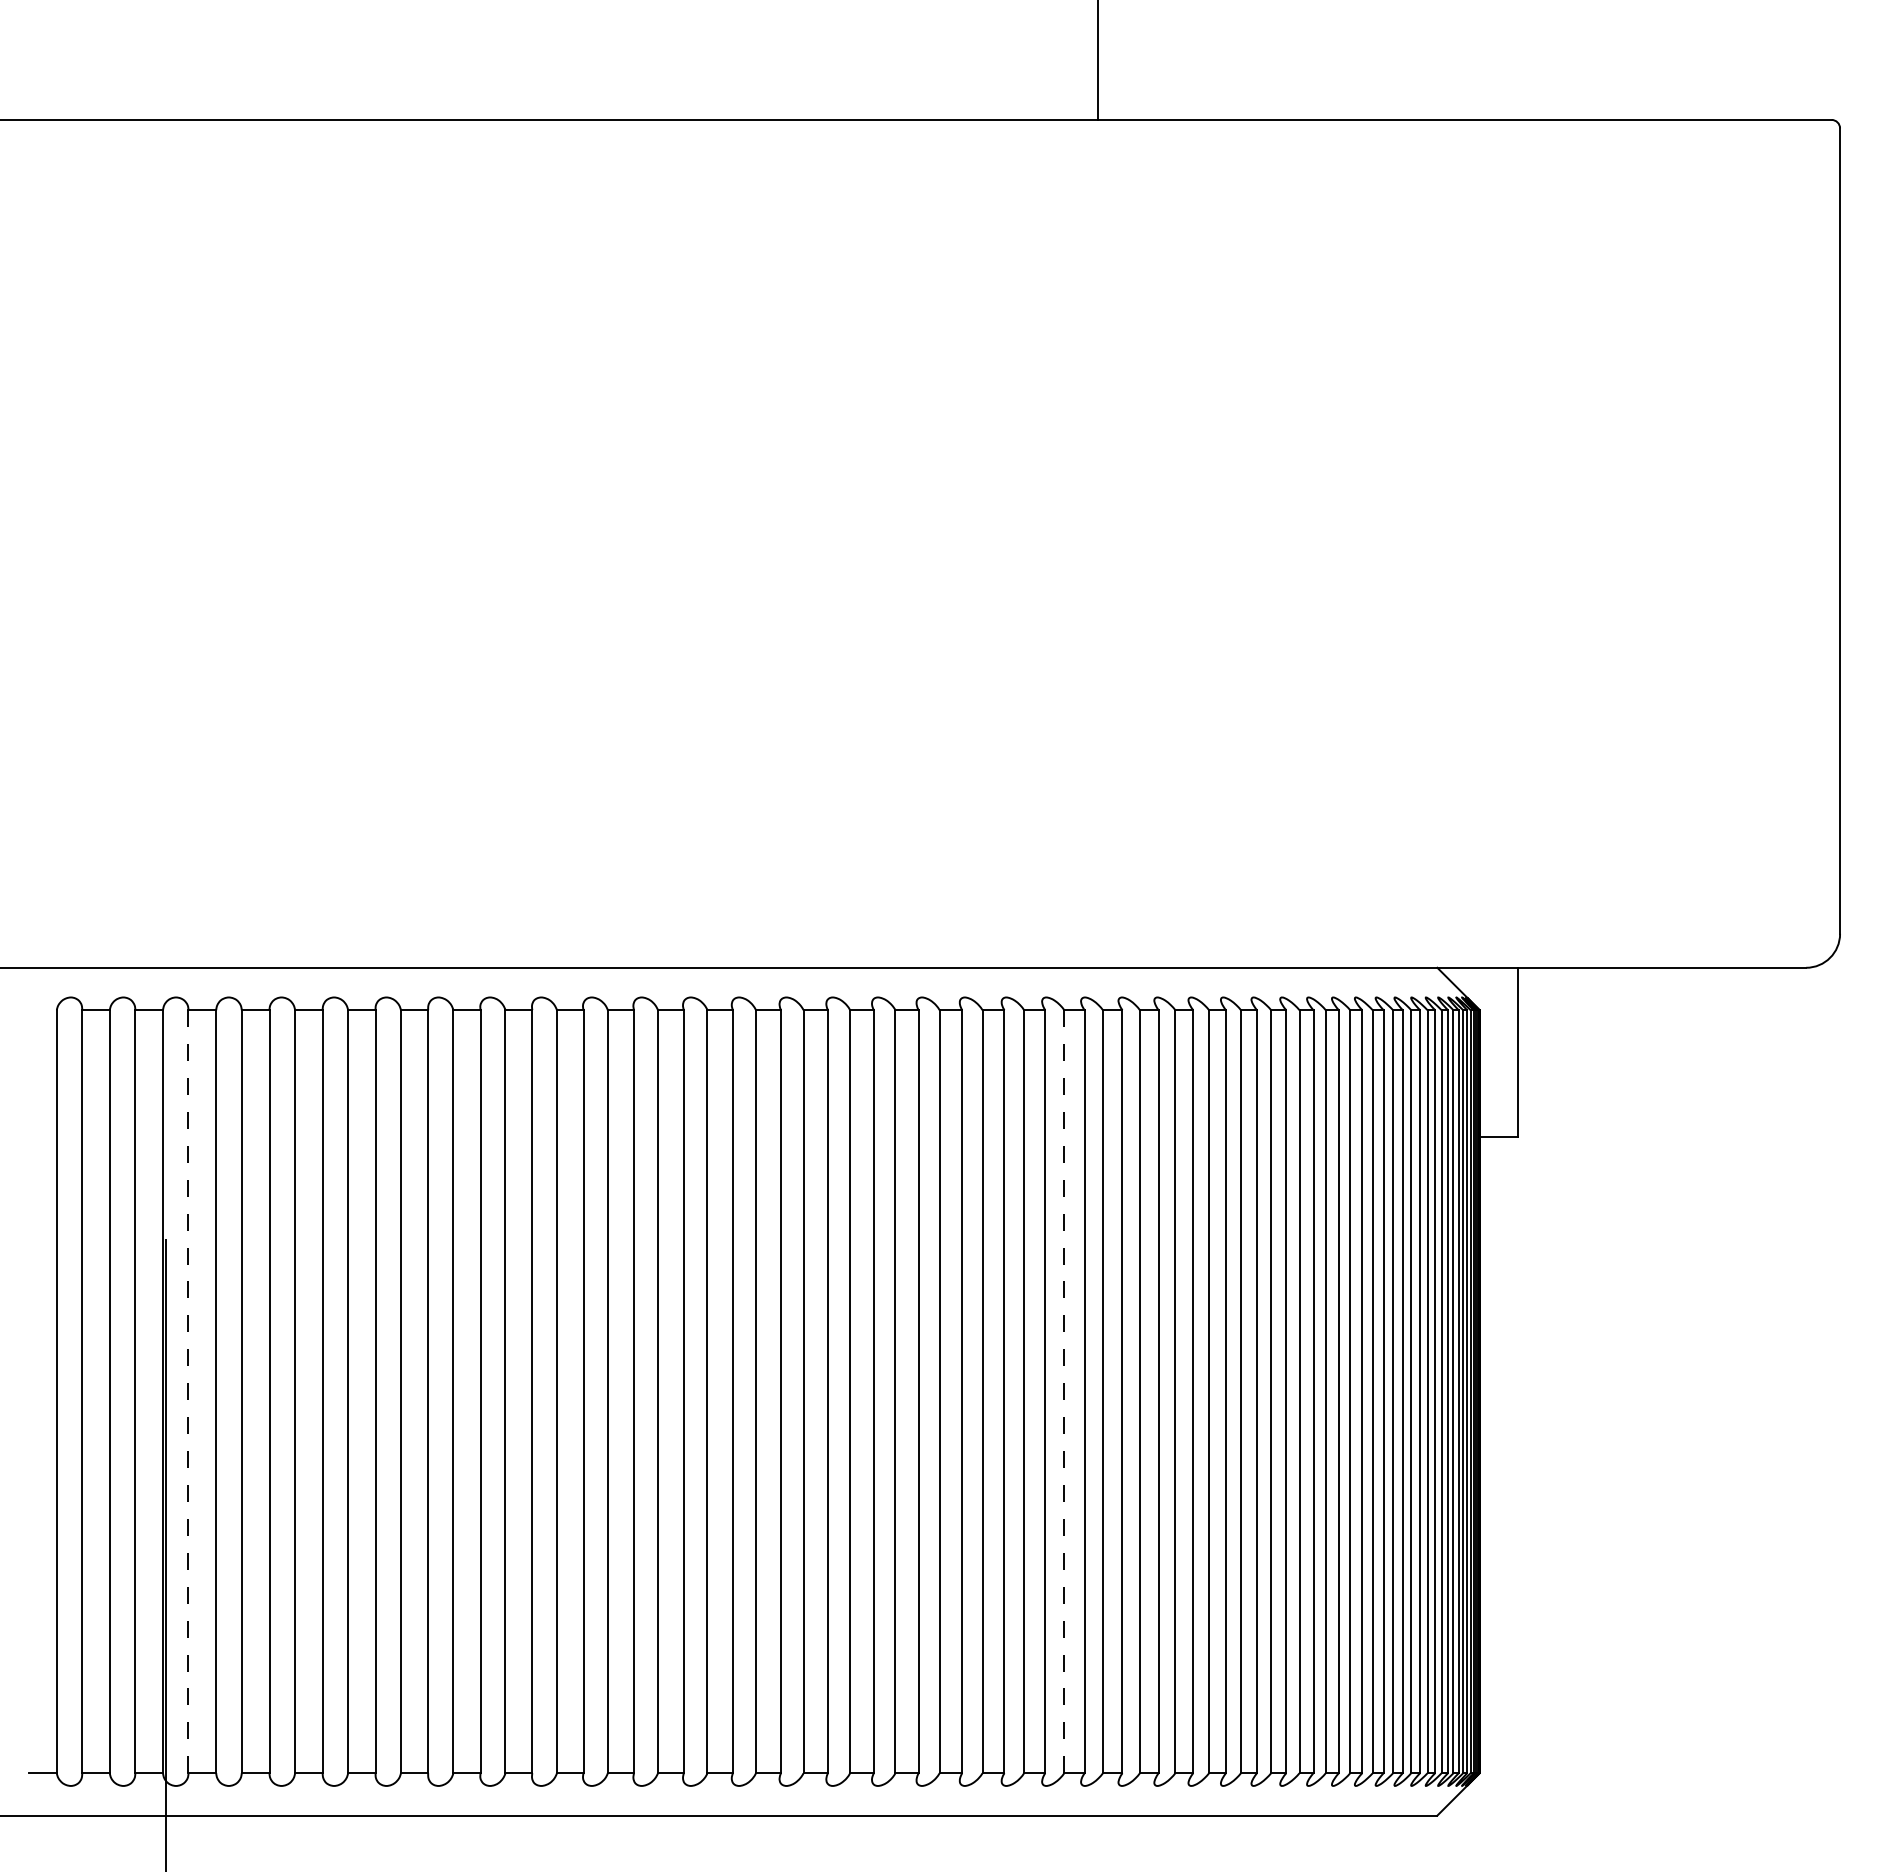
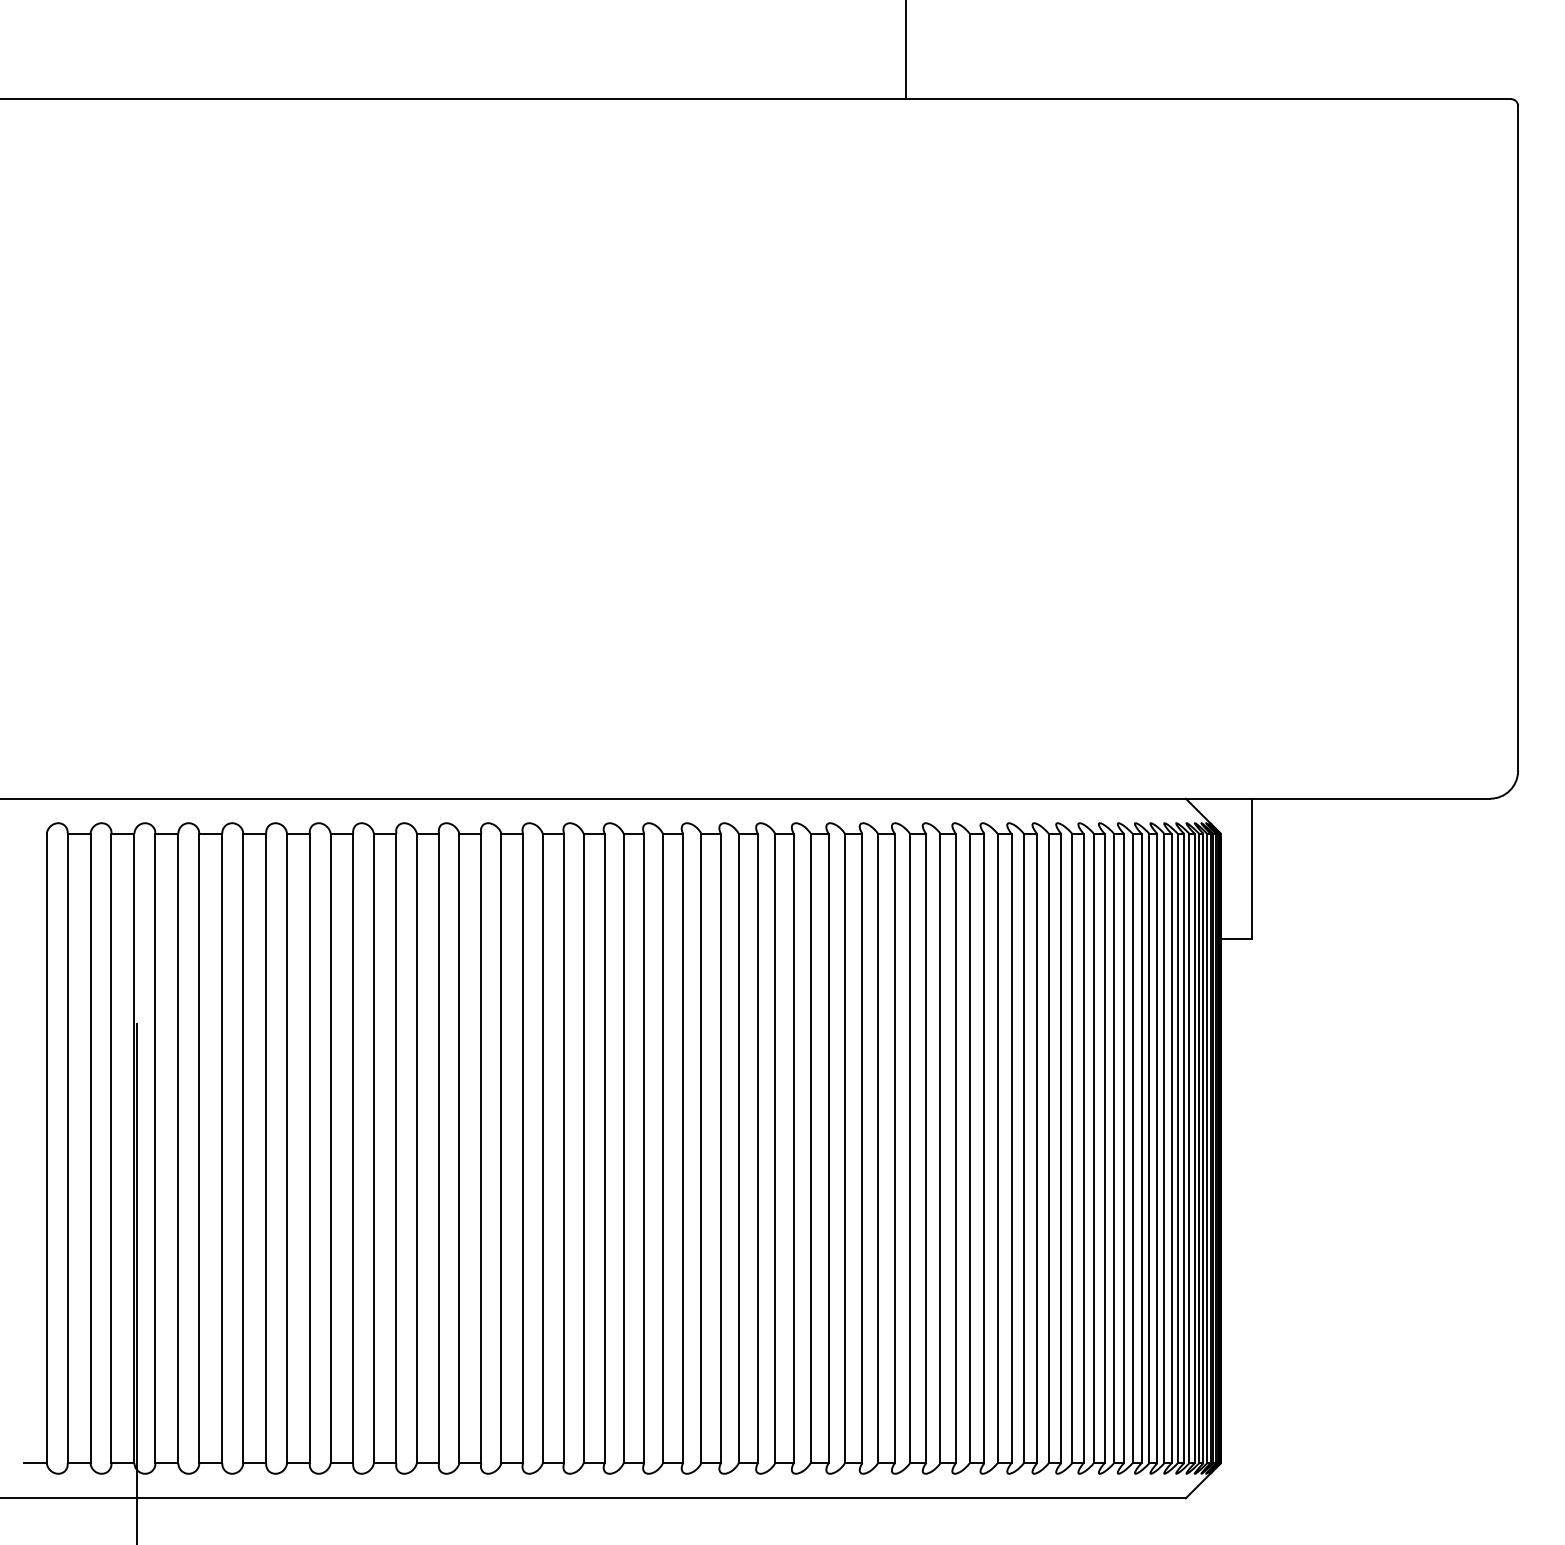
line: (188, 1391) -> (155, 1148), dashed -> solid
line: (1064, 1391) -> (878, 1148), dashed -> solid

